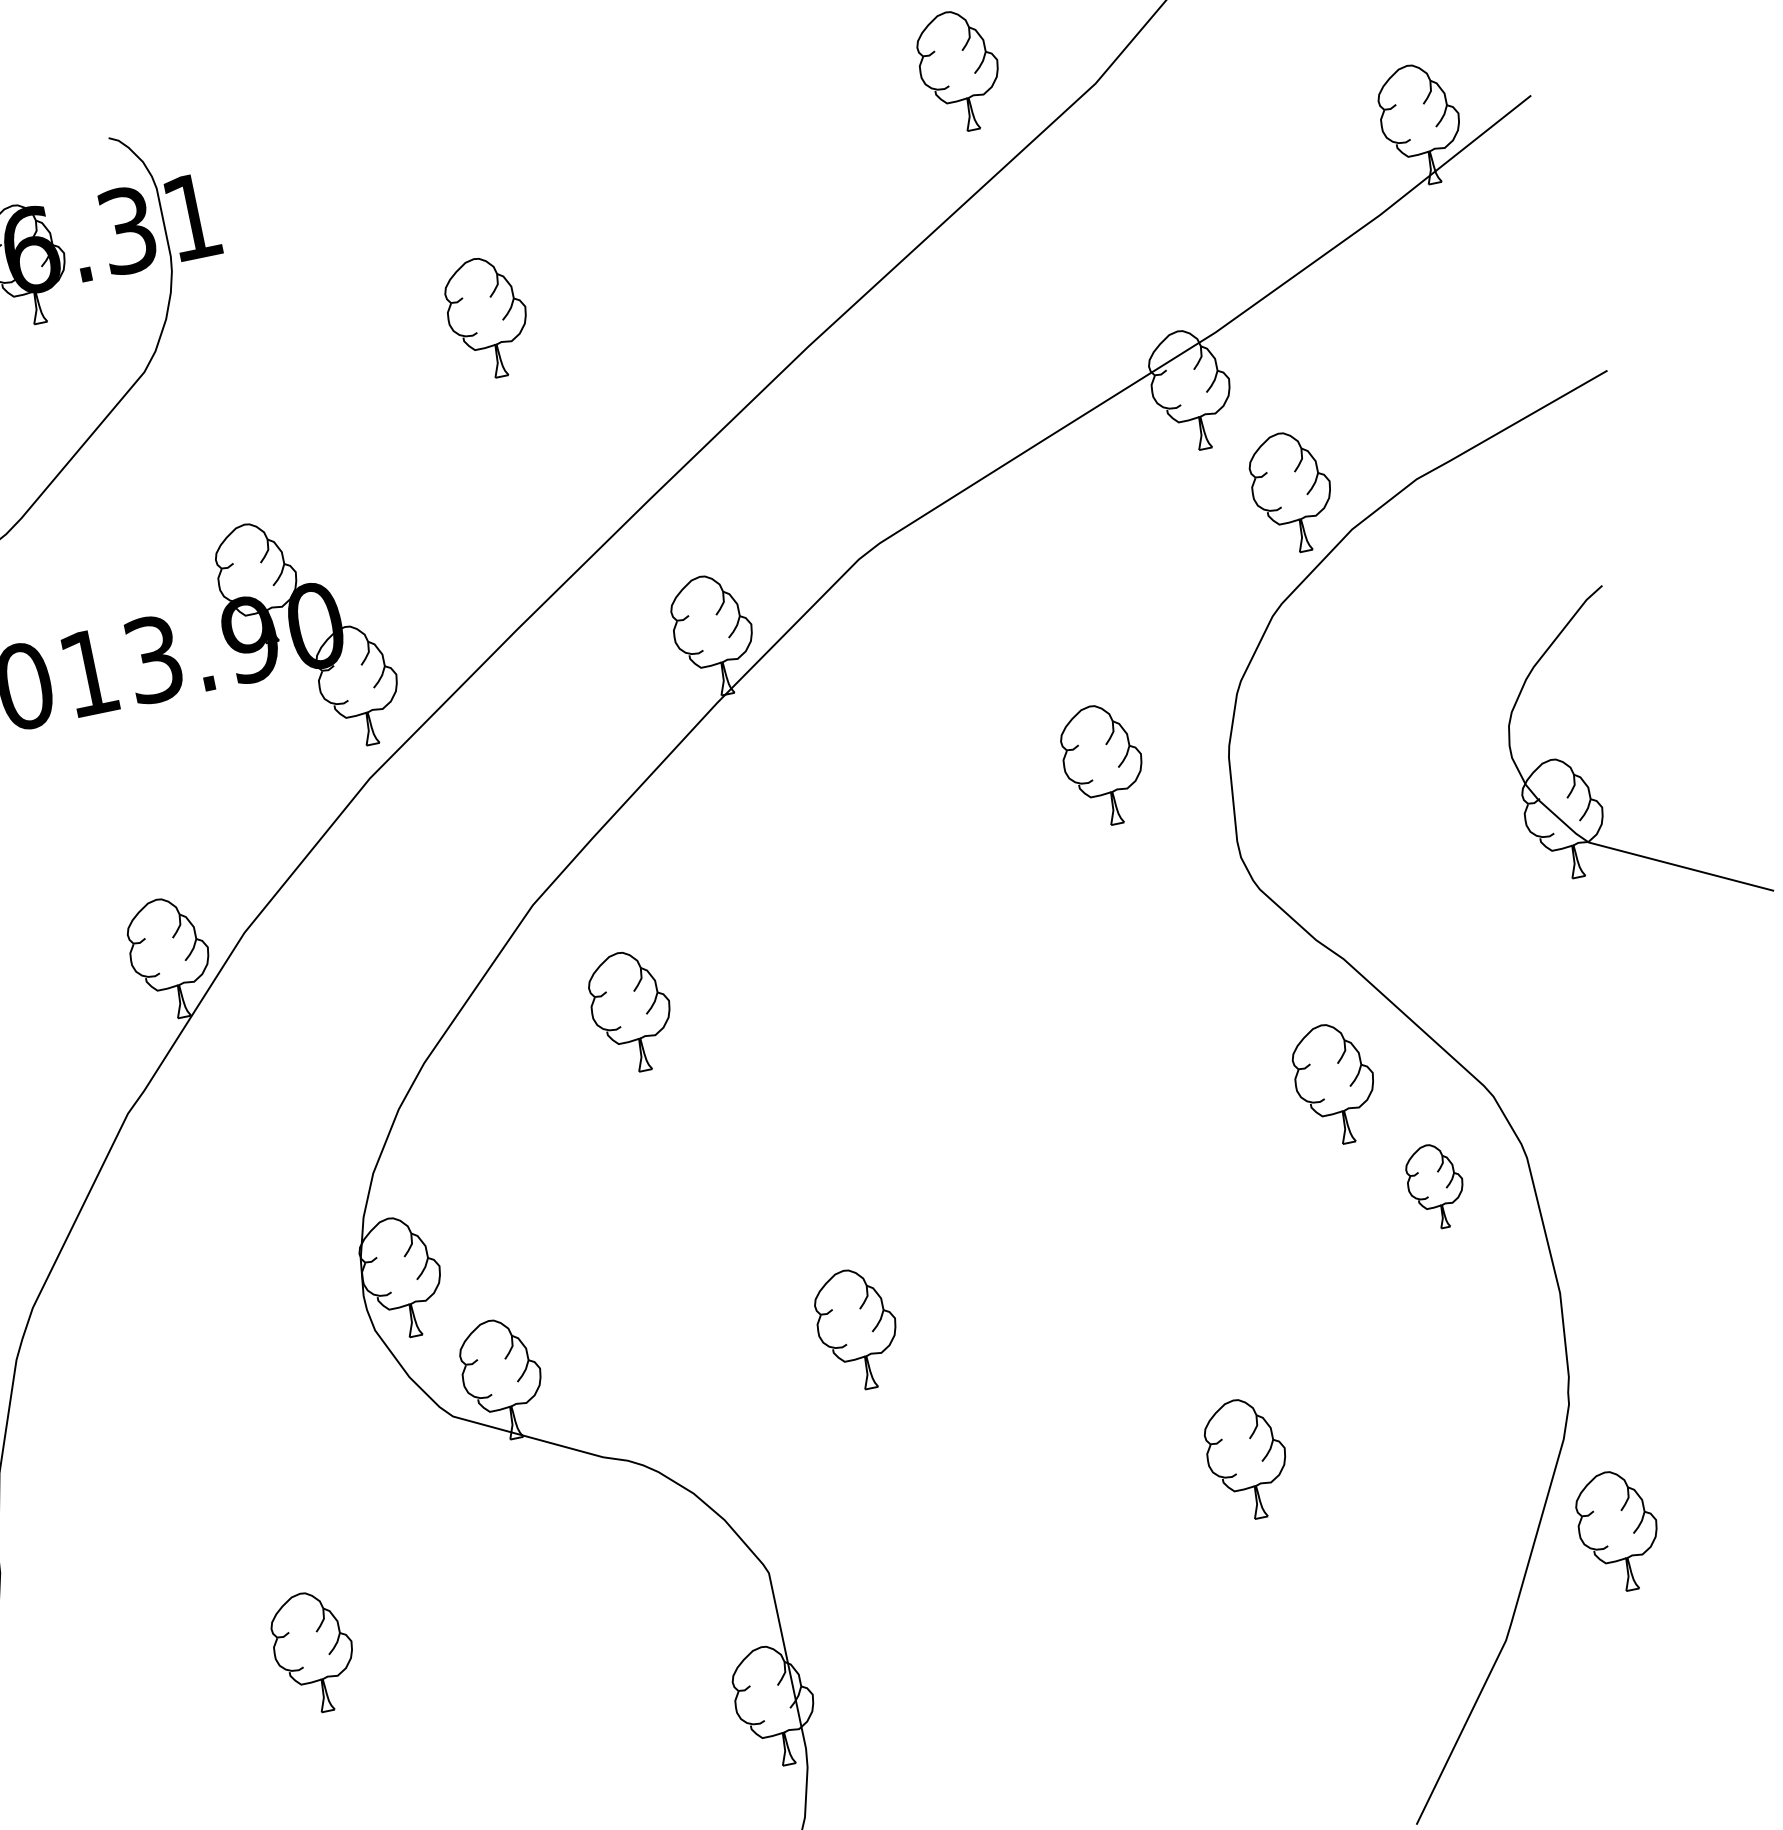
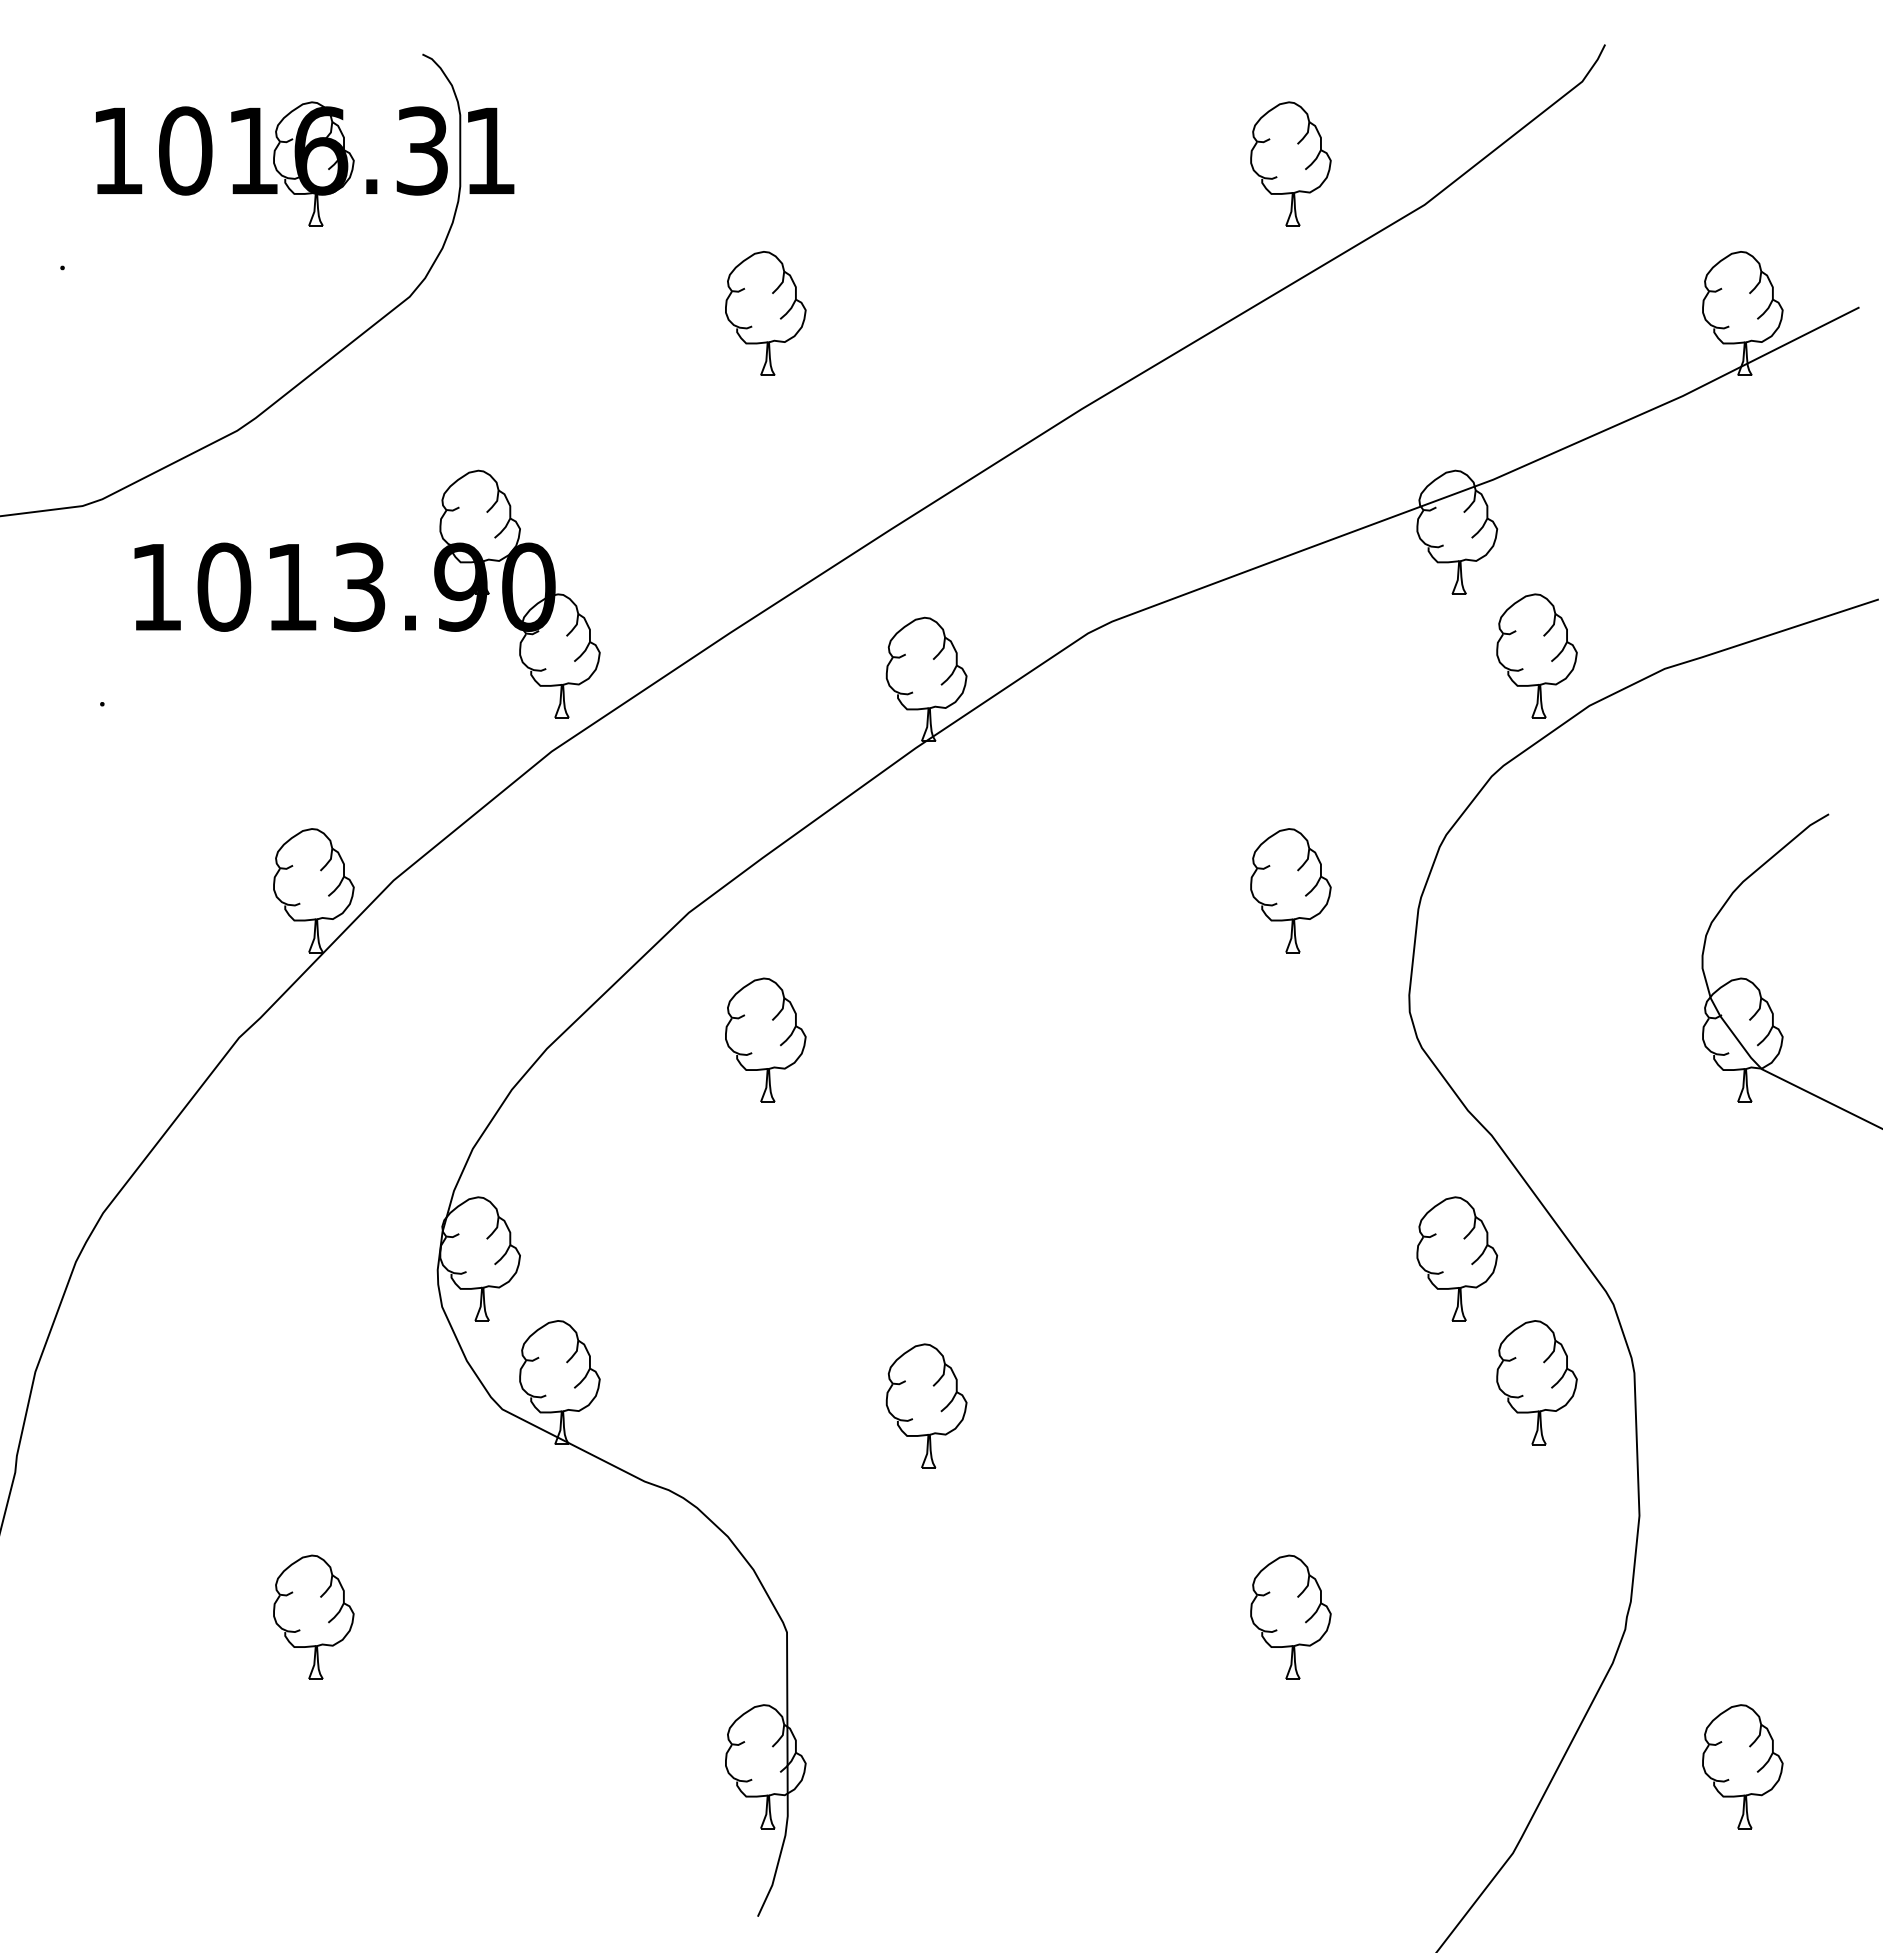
part: (1435, 1186) -> (1536, 1382), size x1.43
part: (1618, 1530) -> (1742, 1766), moved

